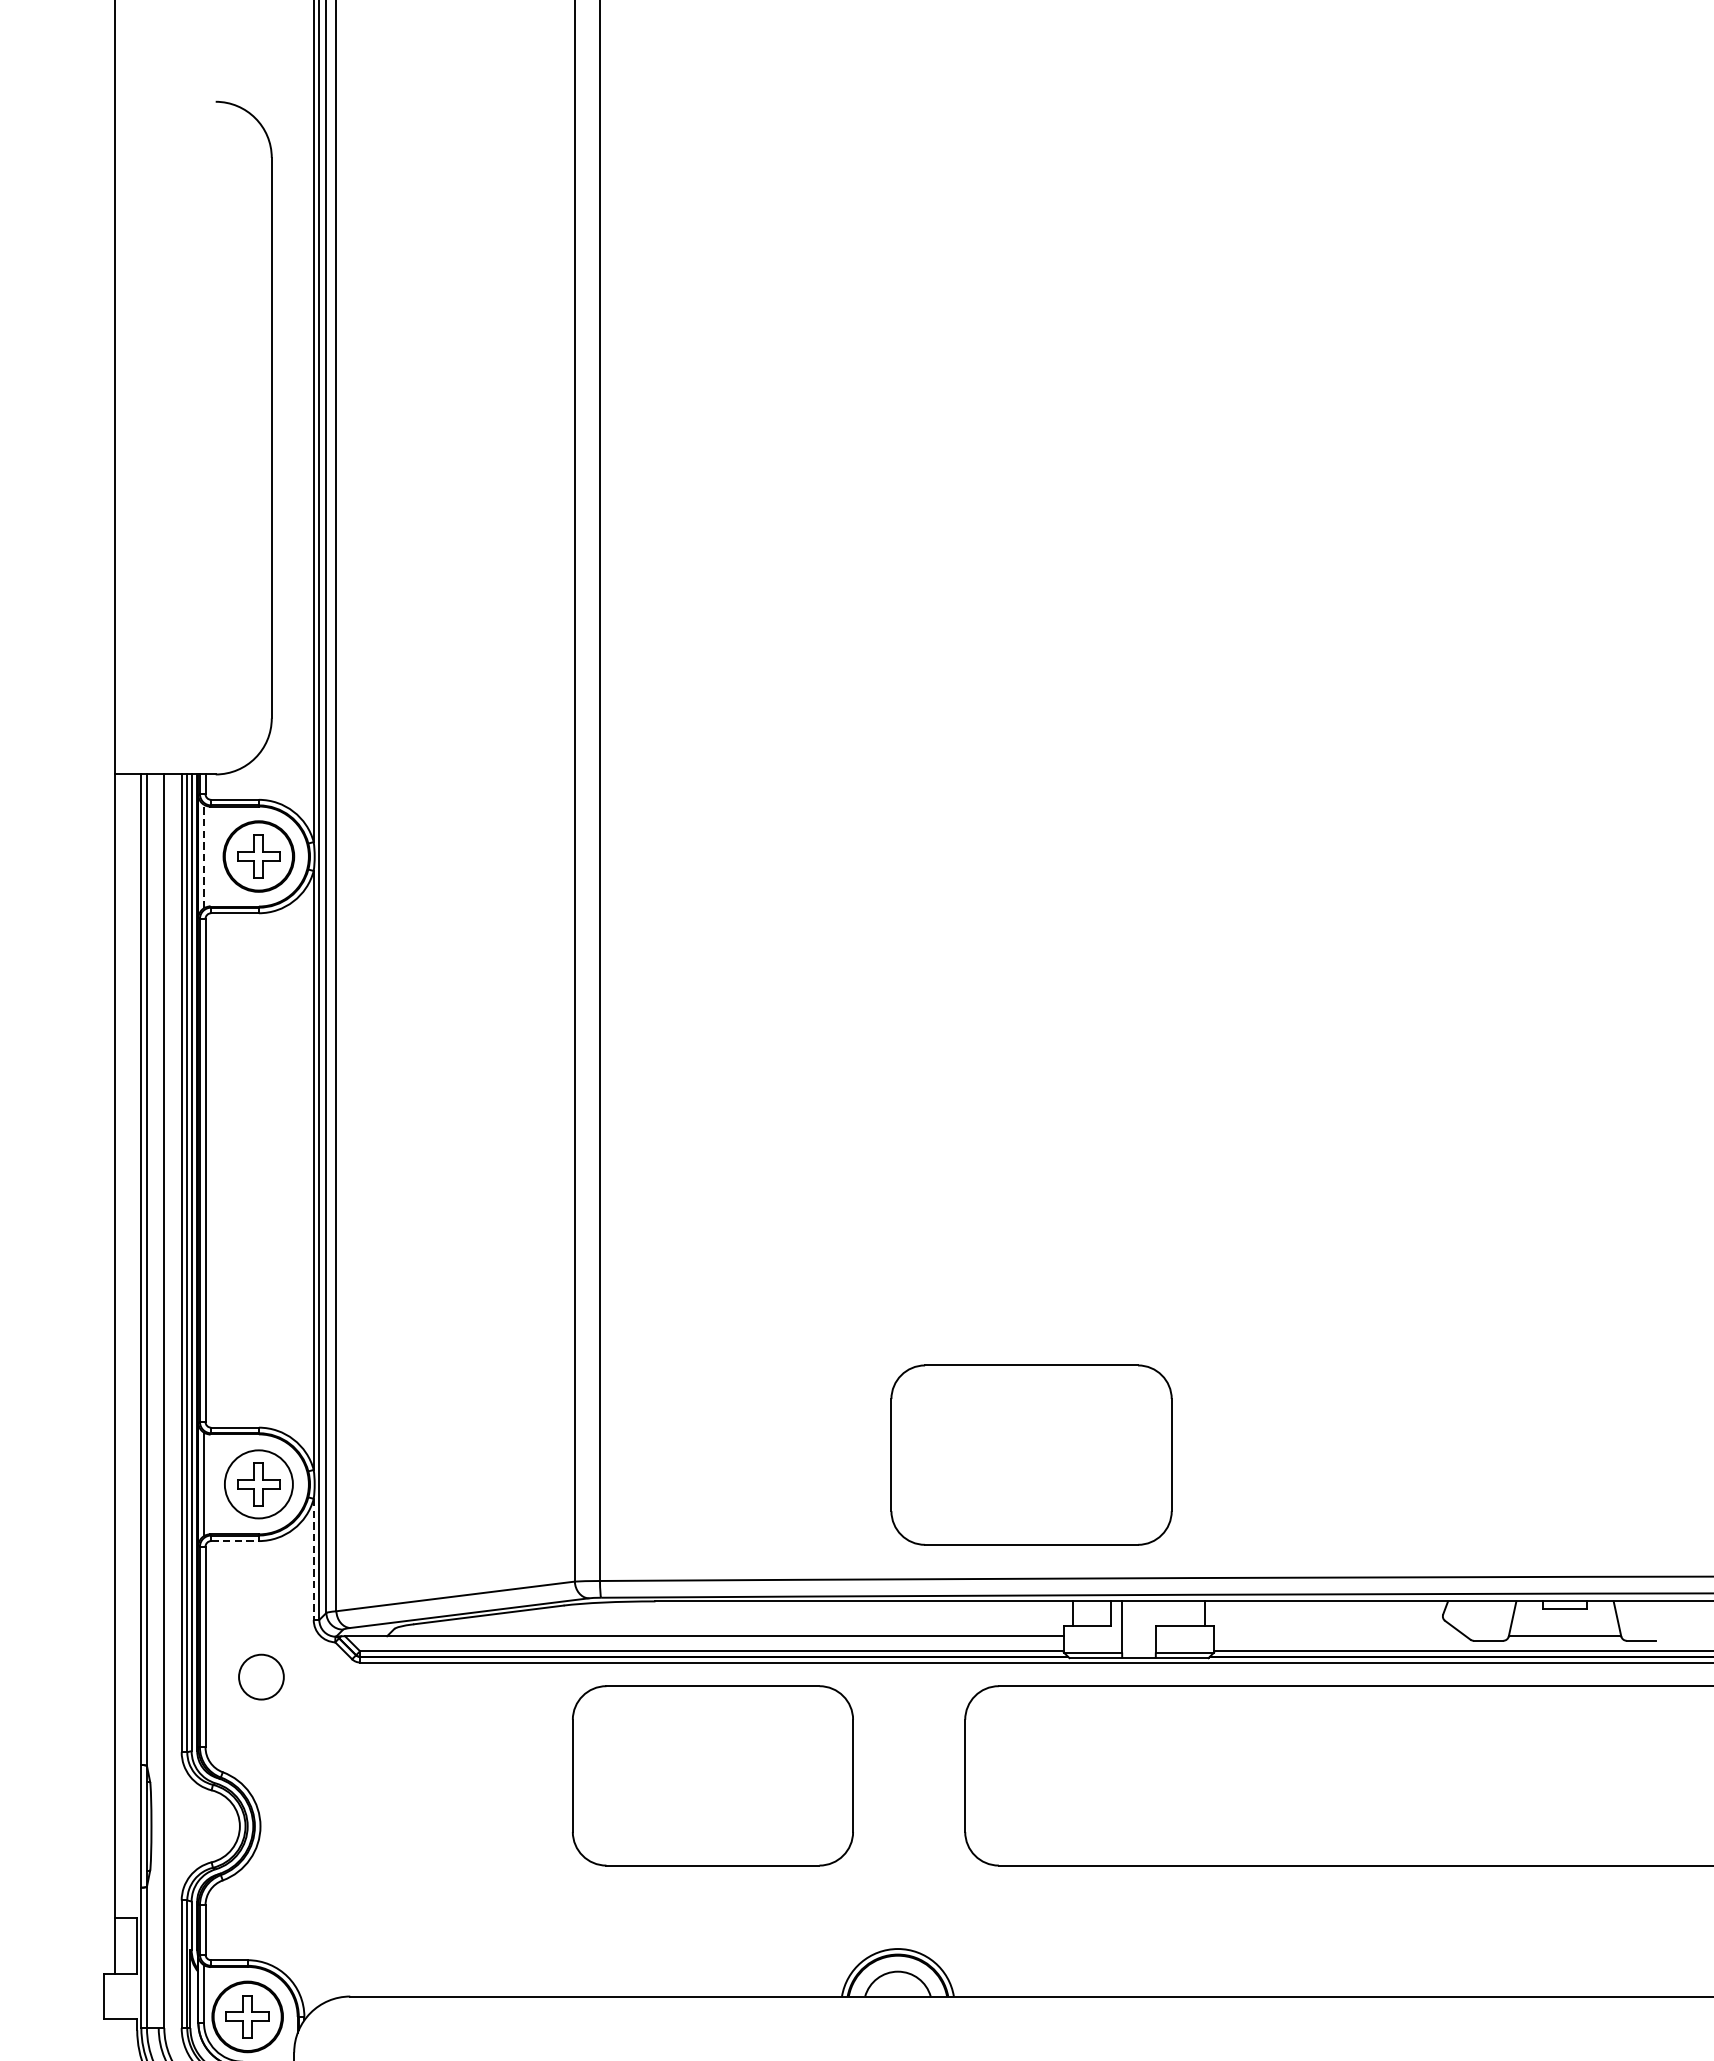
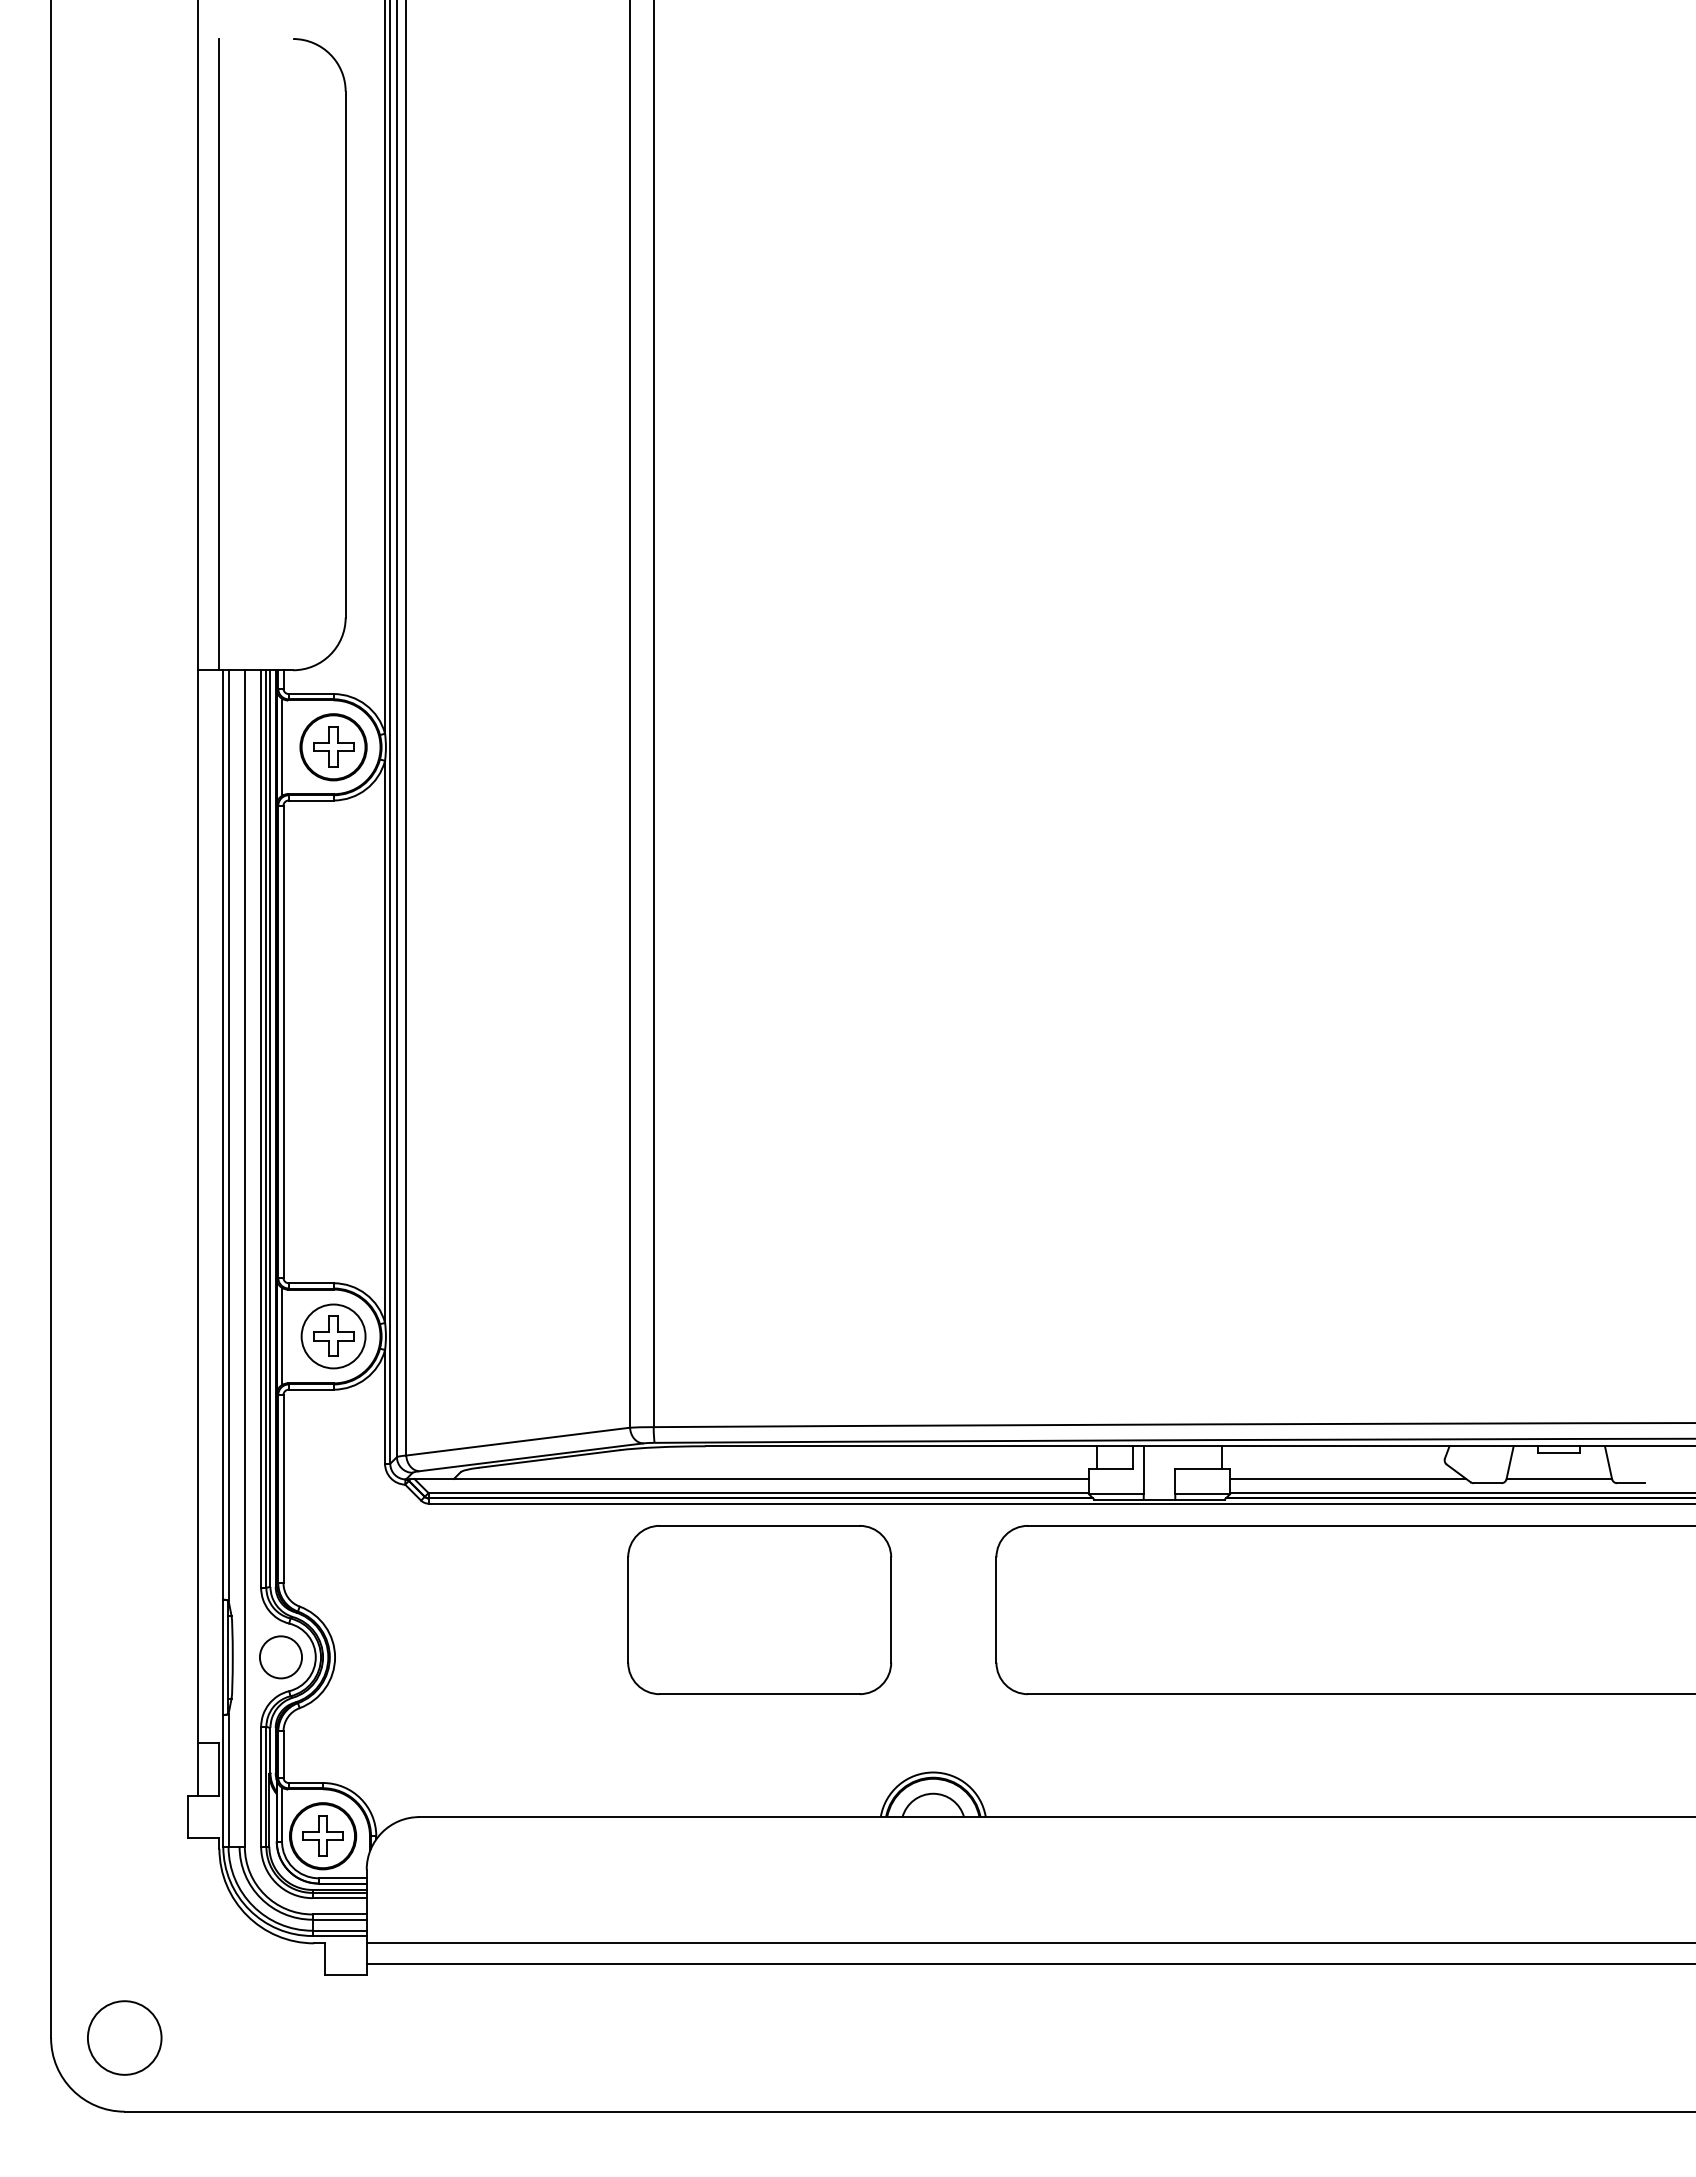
line: (137, 437) -> (219, 354), added
line: (204, 856) -> (282, 747), dashed -> solid
part: (1031, 1455) -> (1058, 1309), removed
line: (235, 1540) -> (311, 1389), dashed -> solid
line: (314, 1559) -> (385, 1406), dashed -> solid
line: (1340, 1635) -> (1348, 1478), added
circle: (260, 1677) -> (280, 1657), moved

